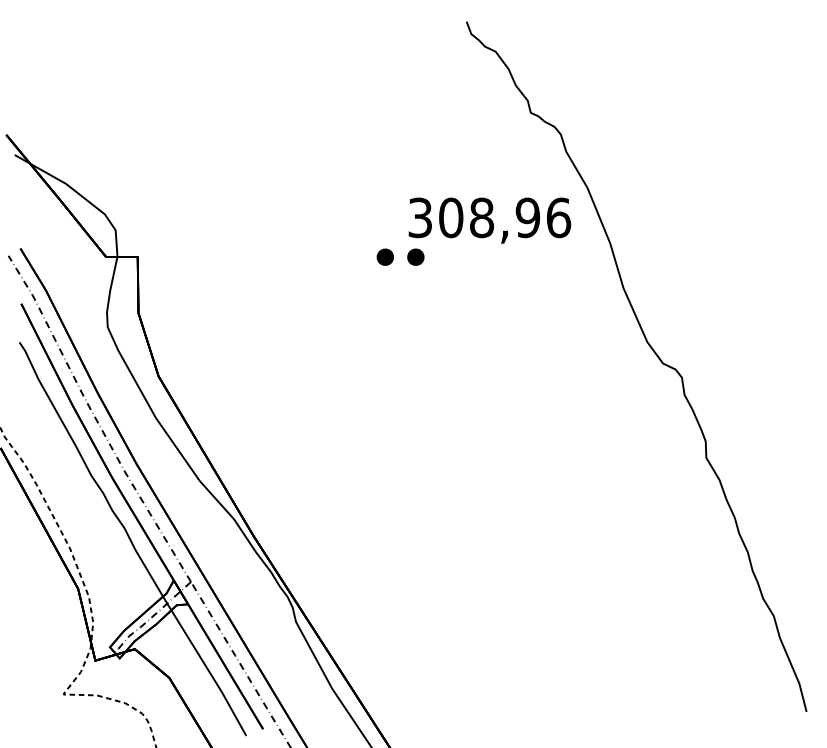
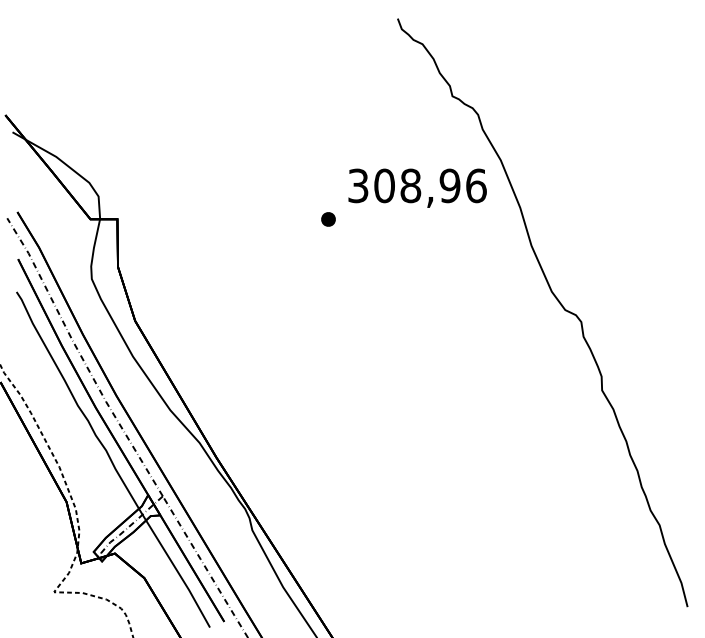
part: (415, 257) -> (354, 219), removed

